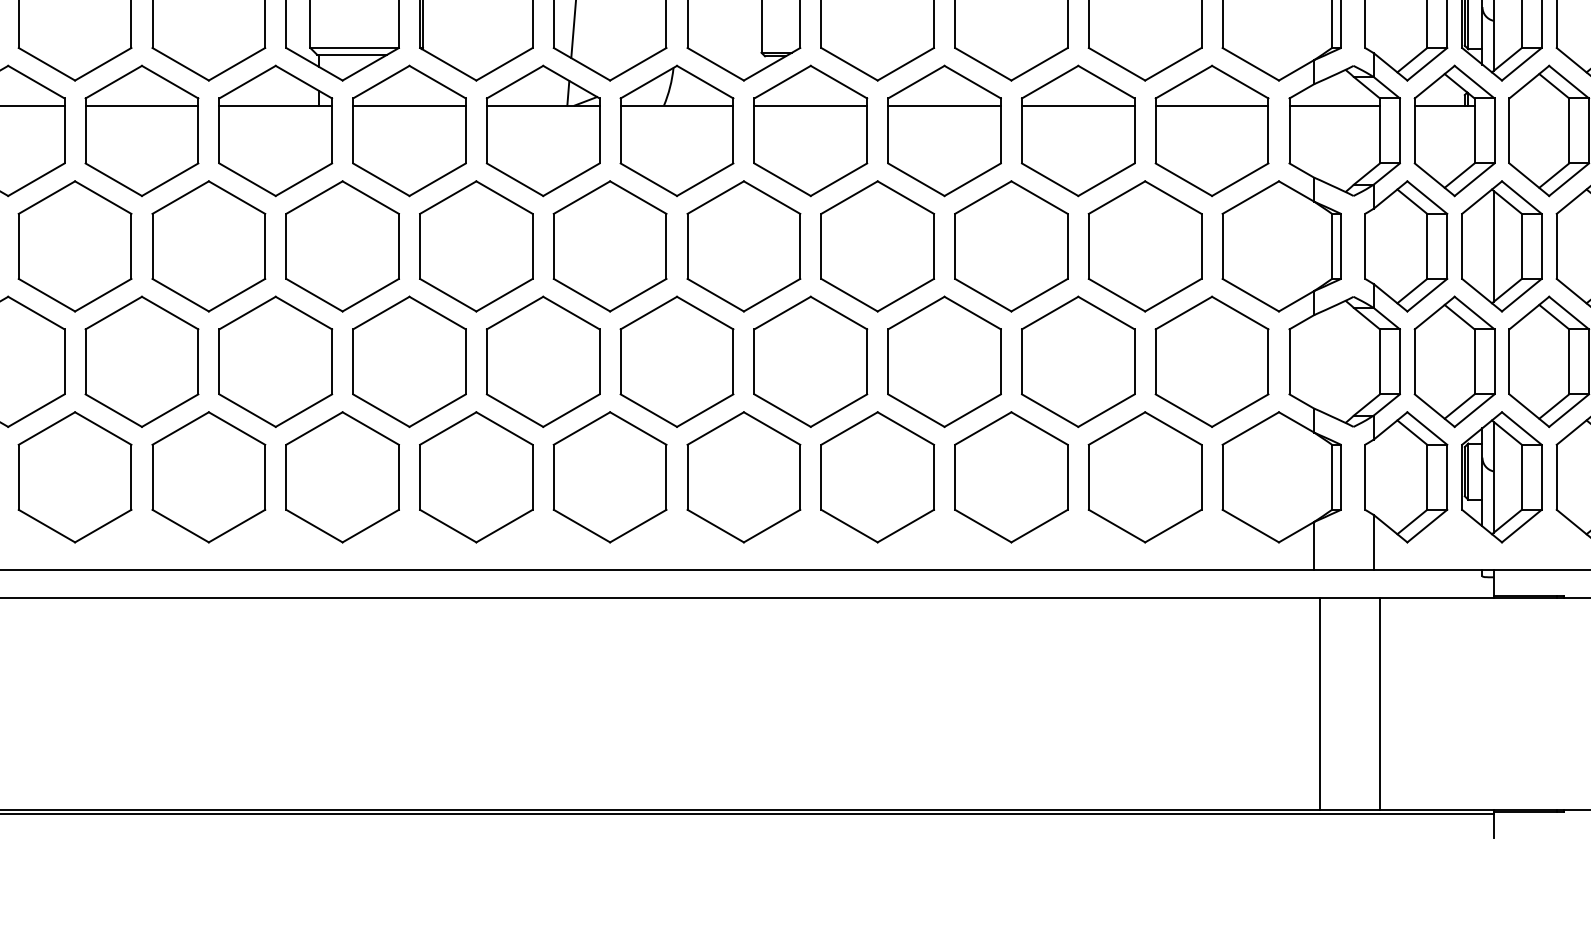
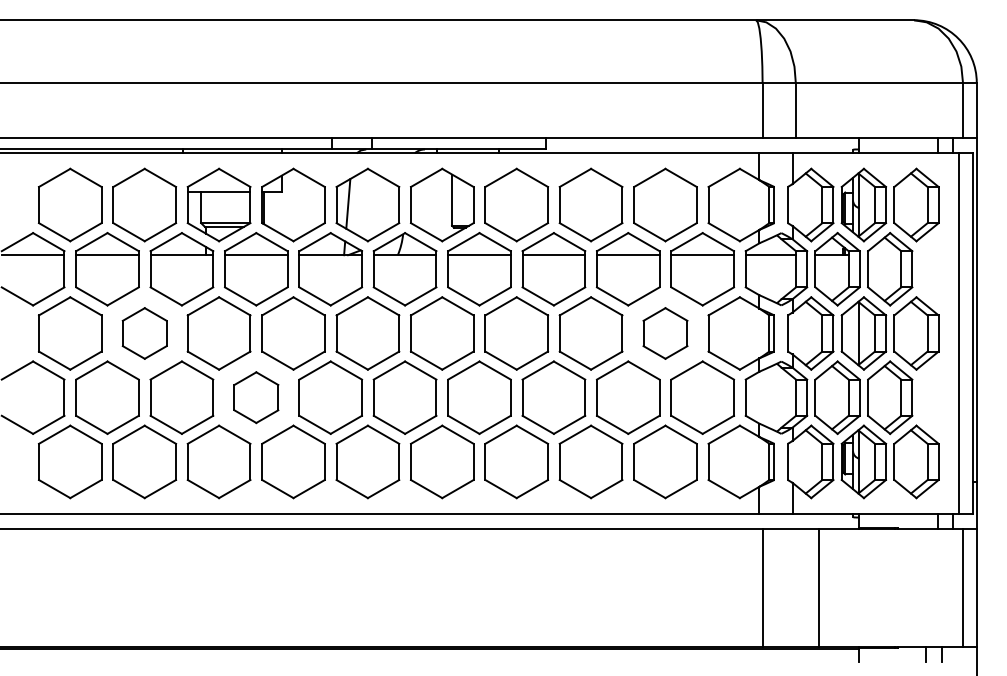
part: (208, 246) -> (144, 333), size x0.7
part: (1145, 246) -> (665, 333), size x0.7
part: (409, 361) -> (256, 397), size x0.7
line: (1378, 703) -> (818, 587), moved

